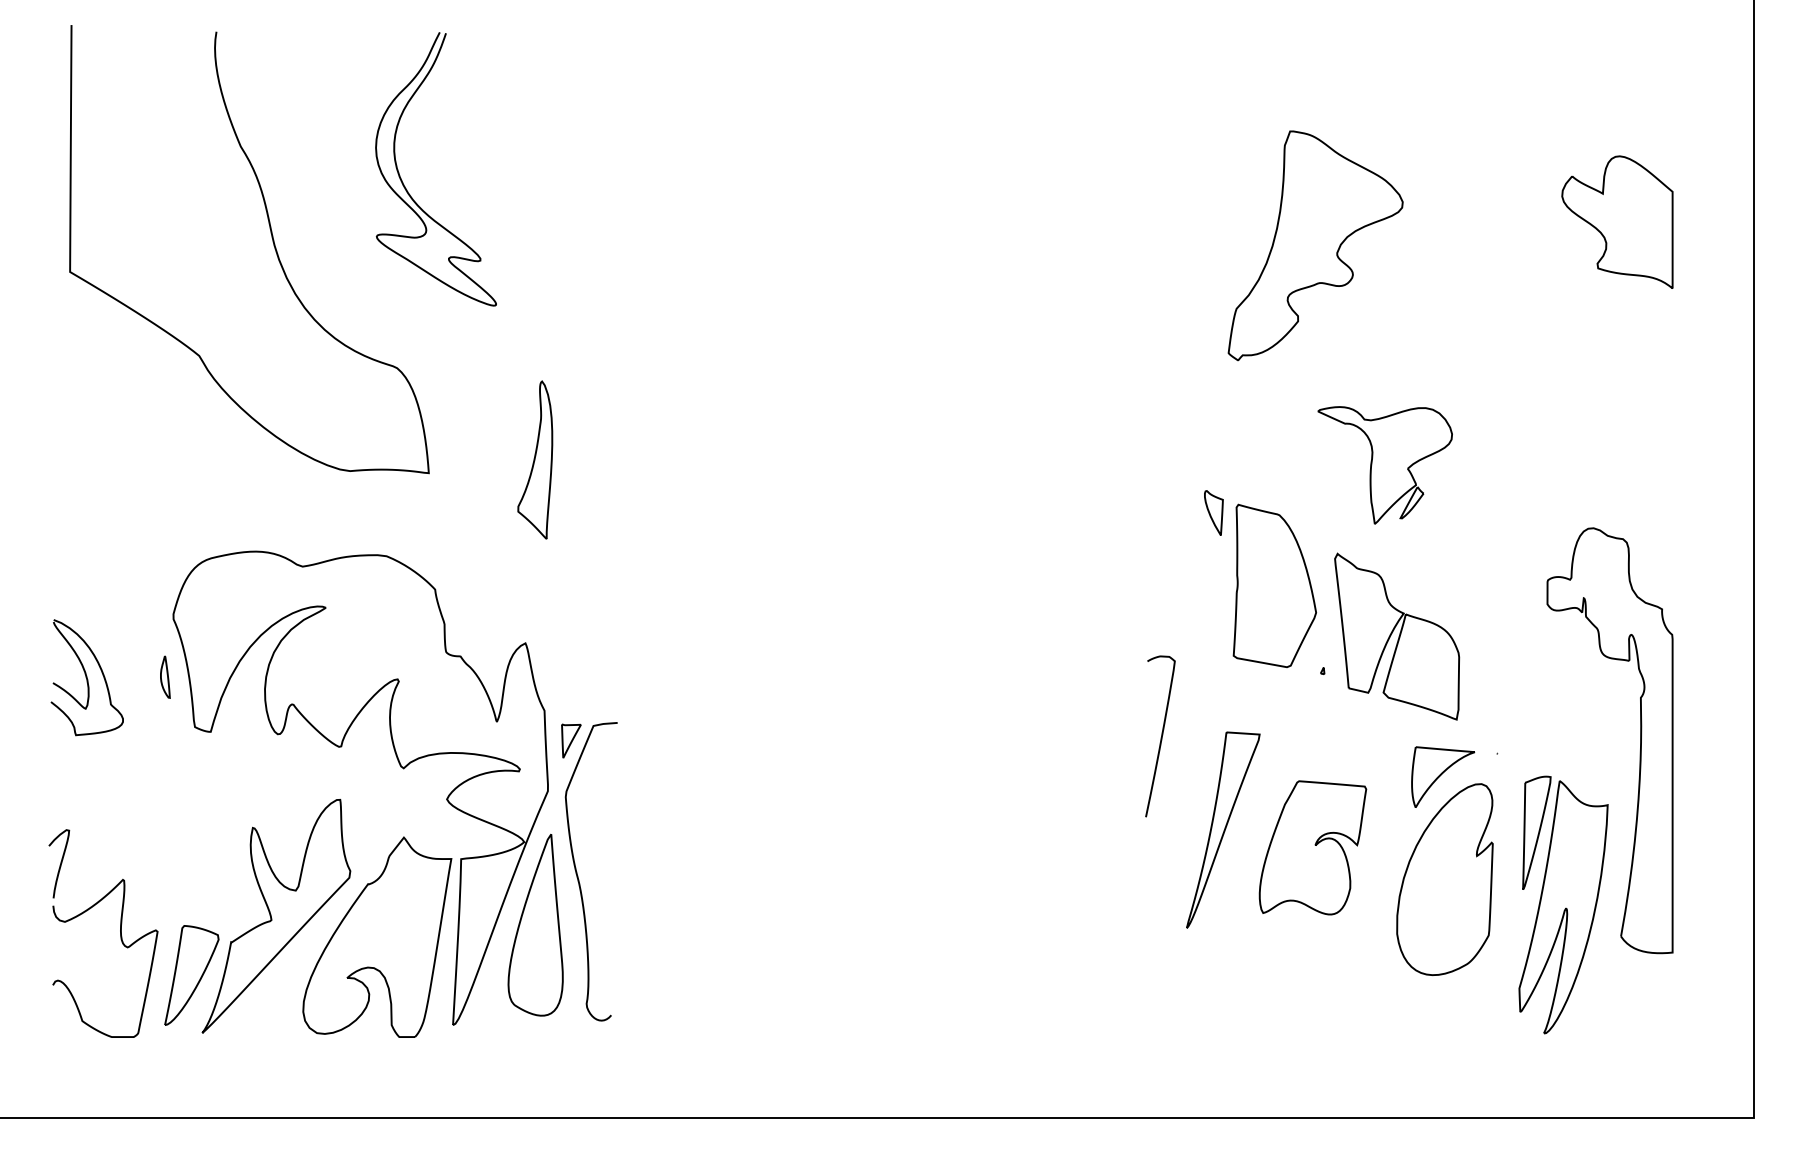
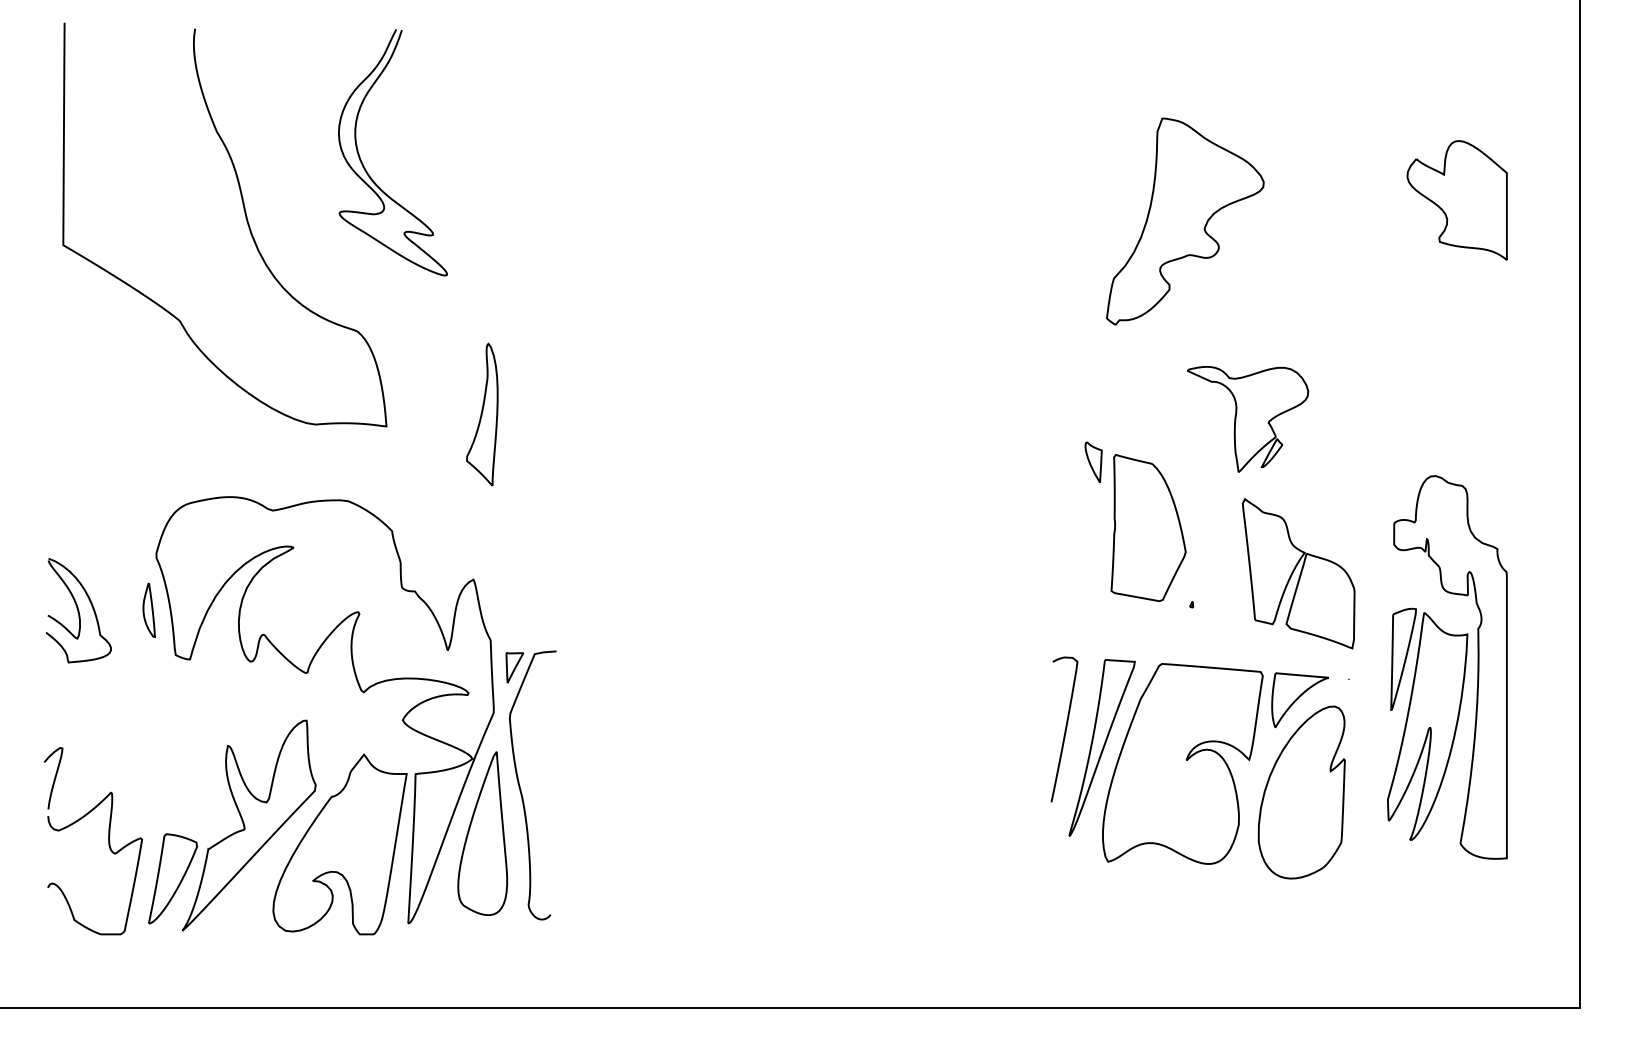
part: (1396, 636) -> (1298, 573), moved
part: (164, 676) -> (148, 609), size x1.43
curve: (1161, 736) -> (1065, 729), moved
part: (1312, 847) -> (1182, 763), size x1.67
part: (1563, 903) -> (1427, 723), moved

